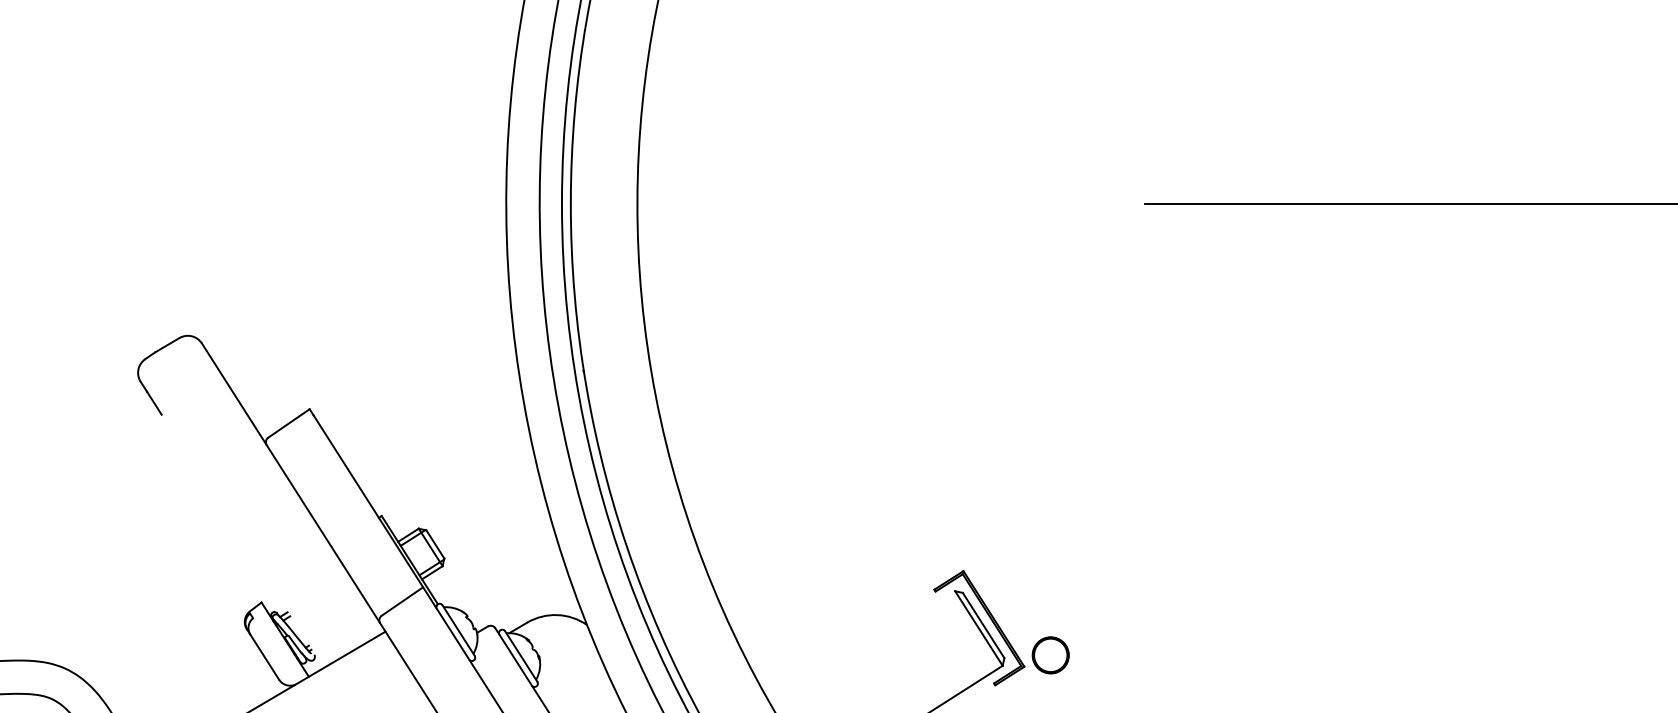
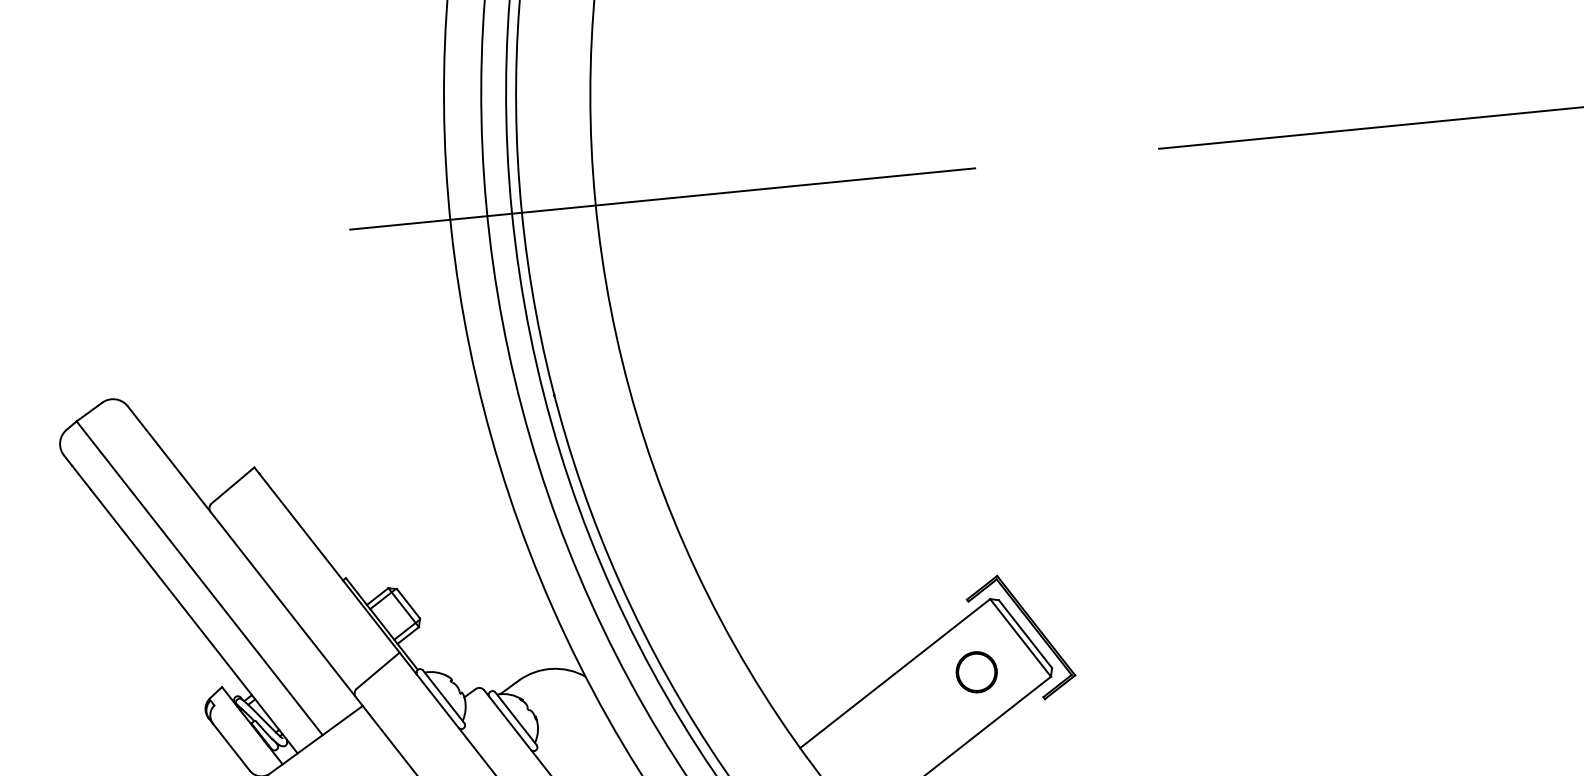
line: (697, 205) -> (662, 199), added
line: (250, 503) -> (199, 578), added
line: (242, 541) -> (194, 621), added
line: (863, 649) -> (894, 673), added
part: (1050, 655) -> (976, 672), moved

